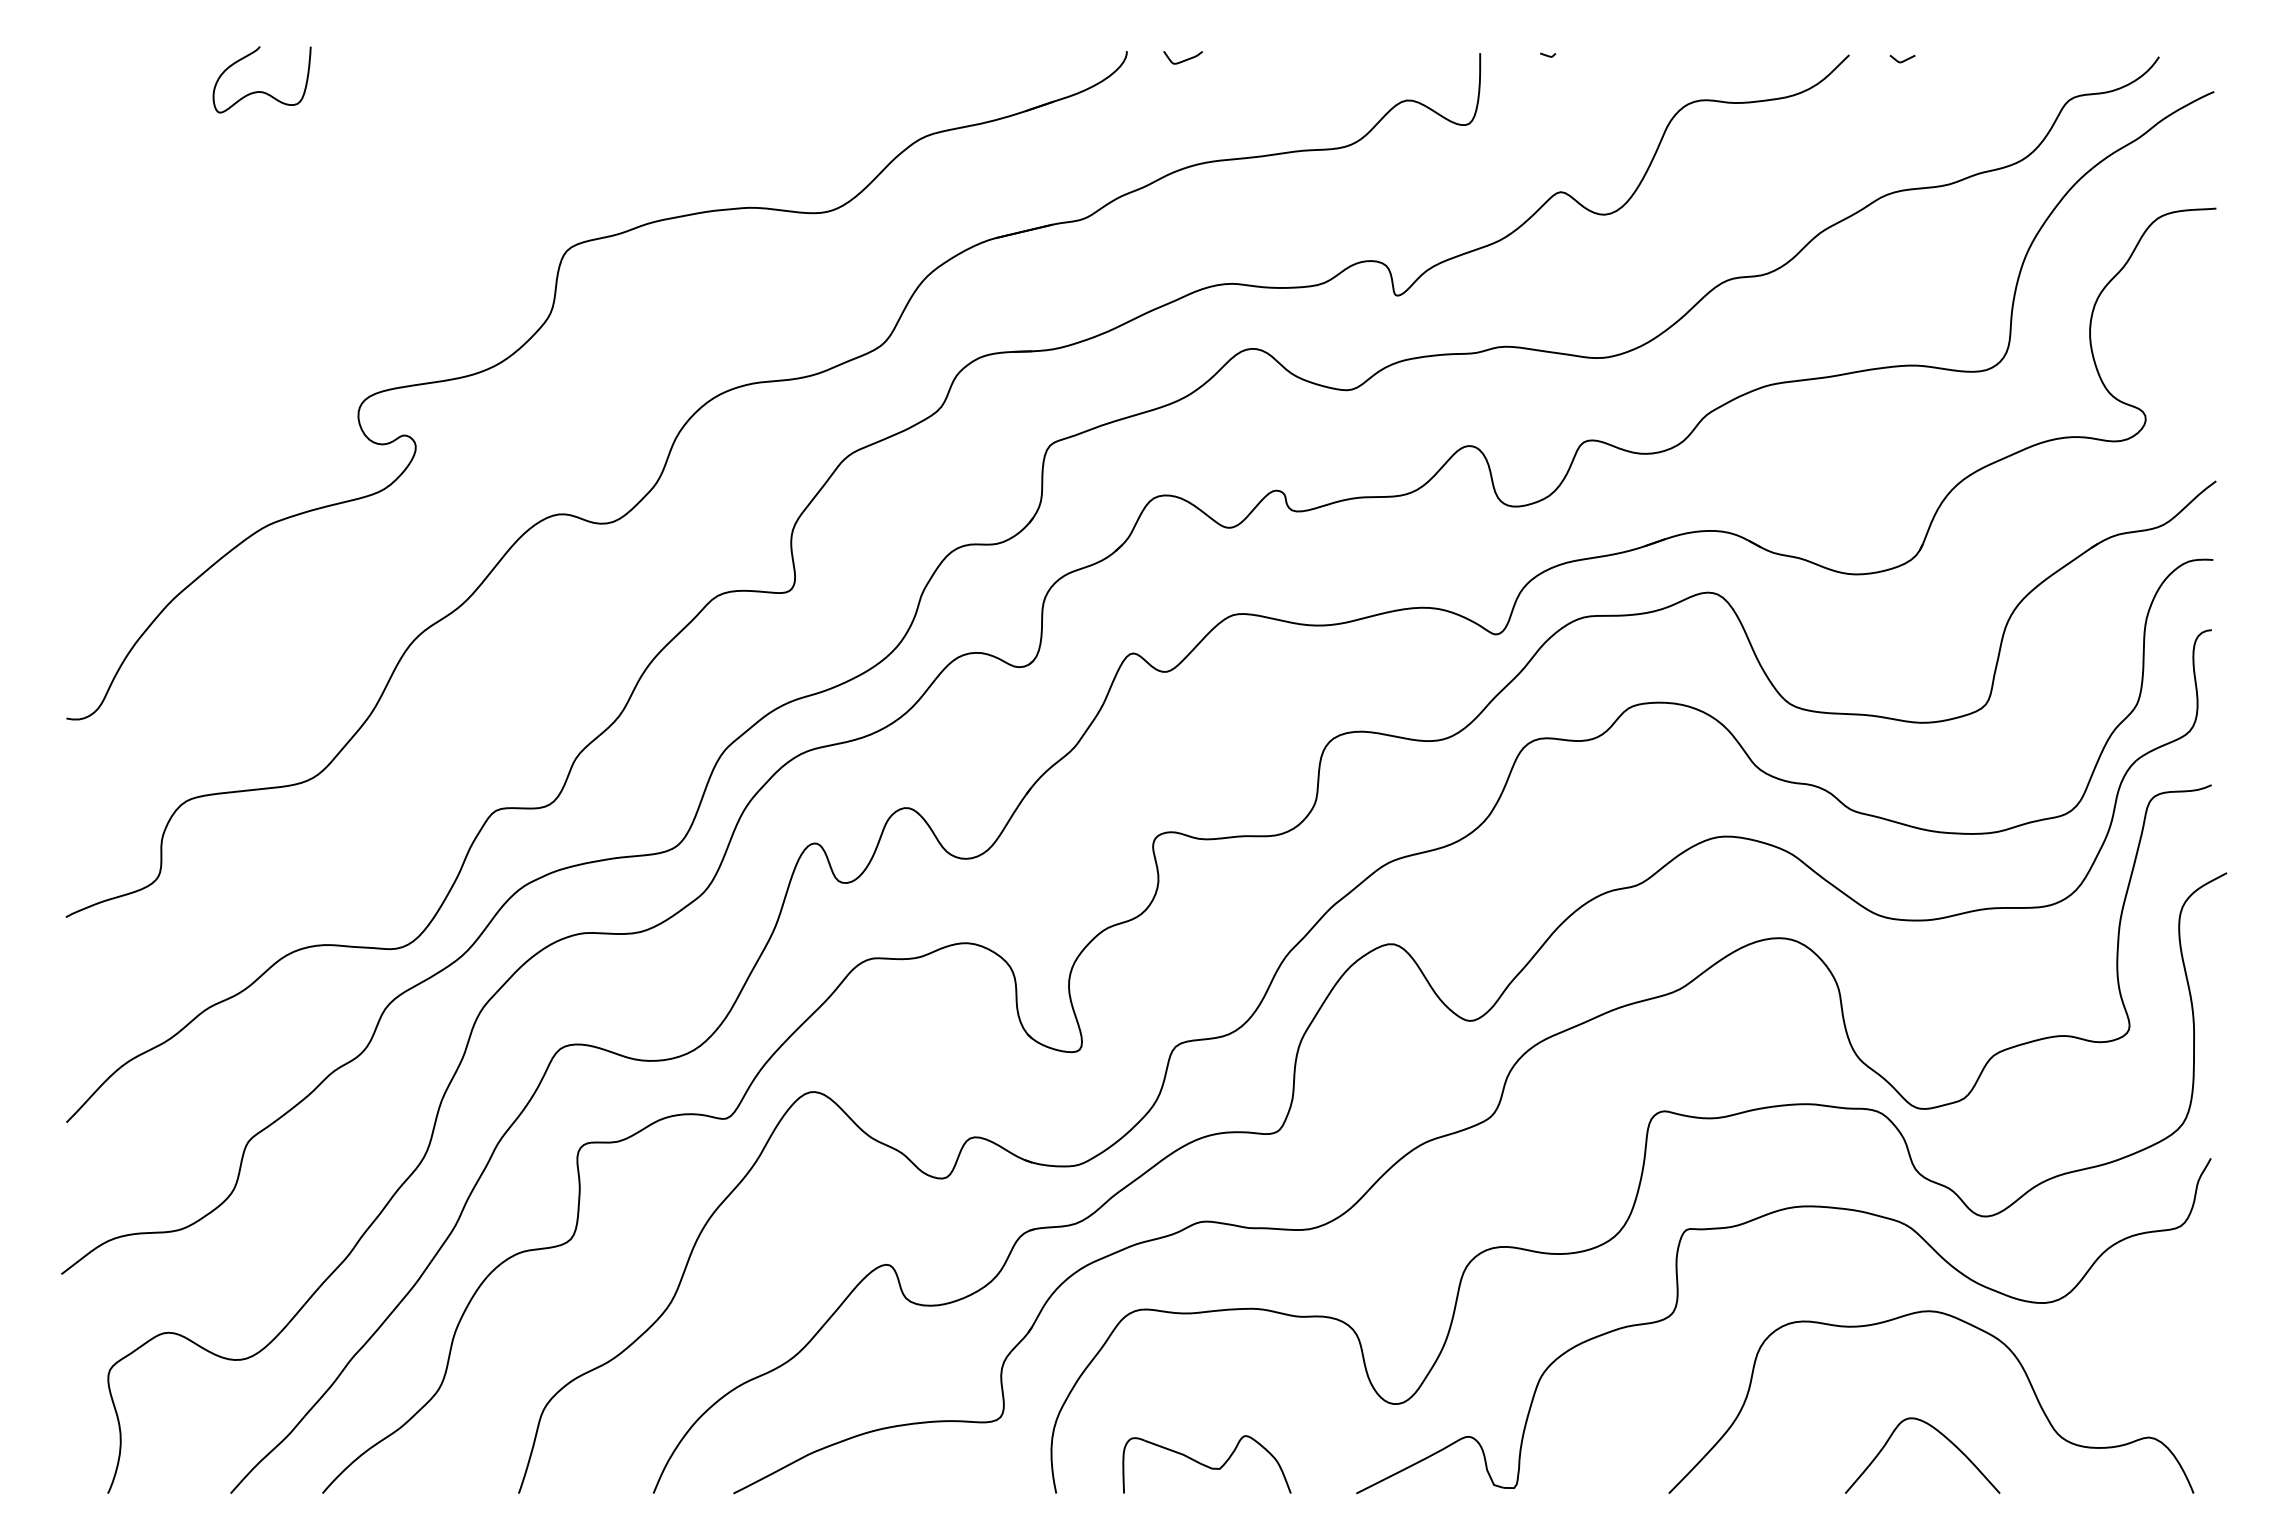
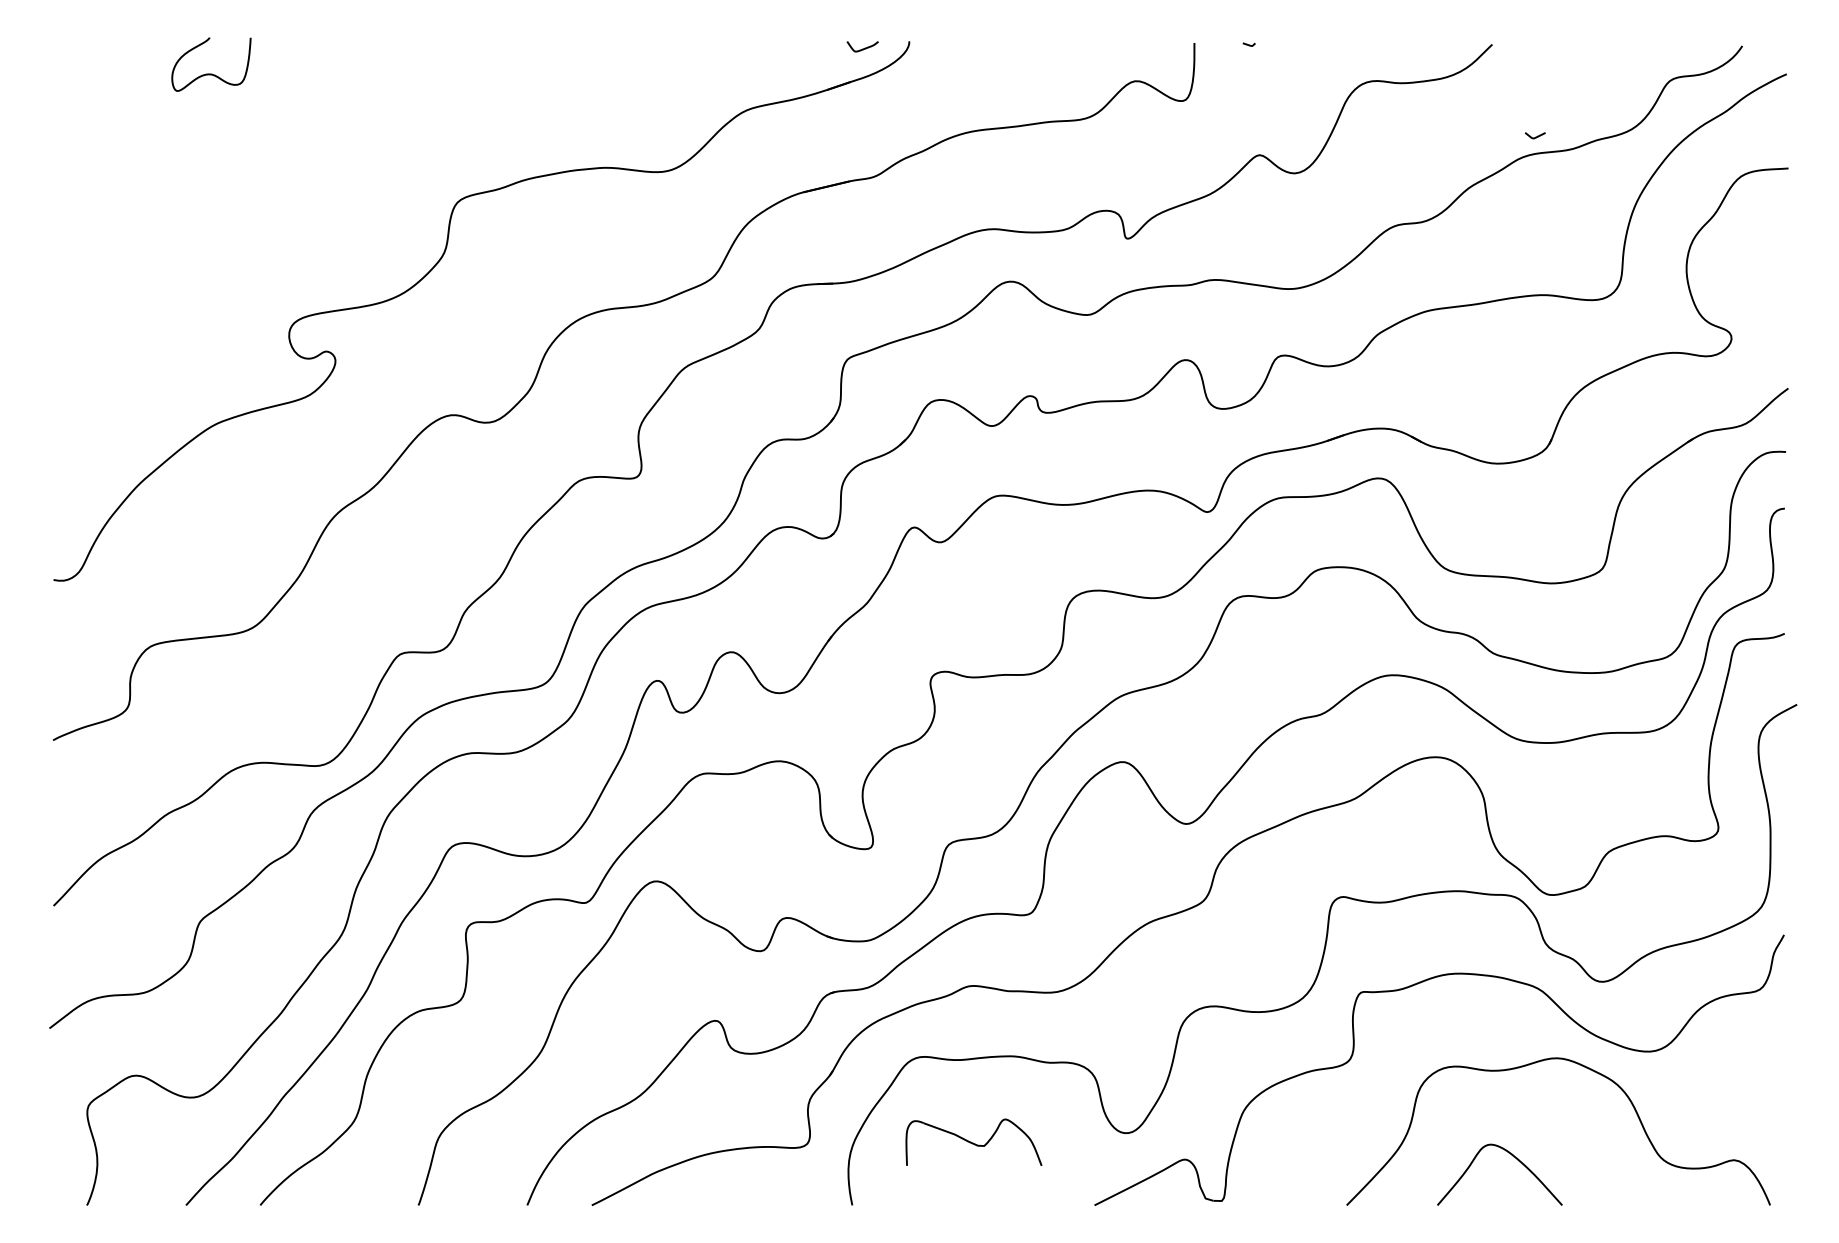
curve: (1184, 59) -> (863, 48), moved
curve: (1902, 60) -> (1535, 136), moved
curve: (1940, 1434) -> (1514, 1157), moved
part: (1206, 1464) -> (973, 1142), moved

